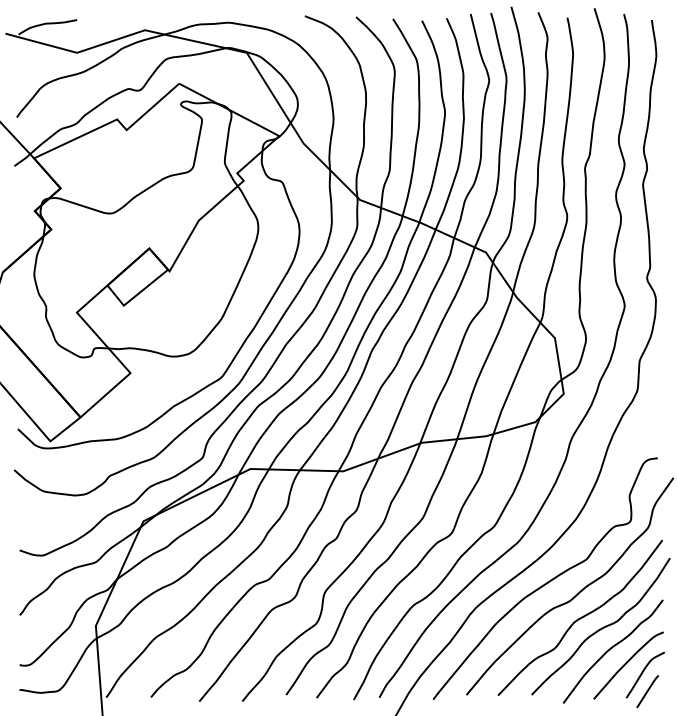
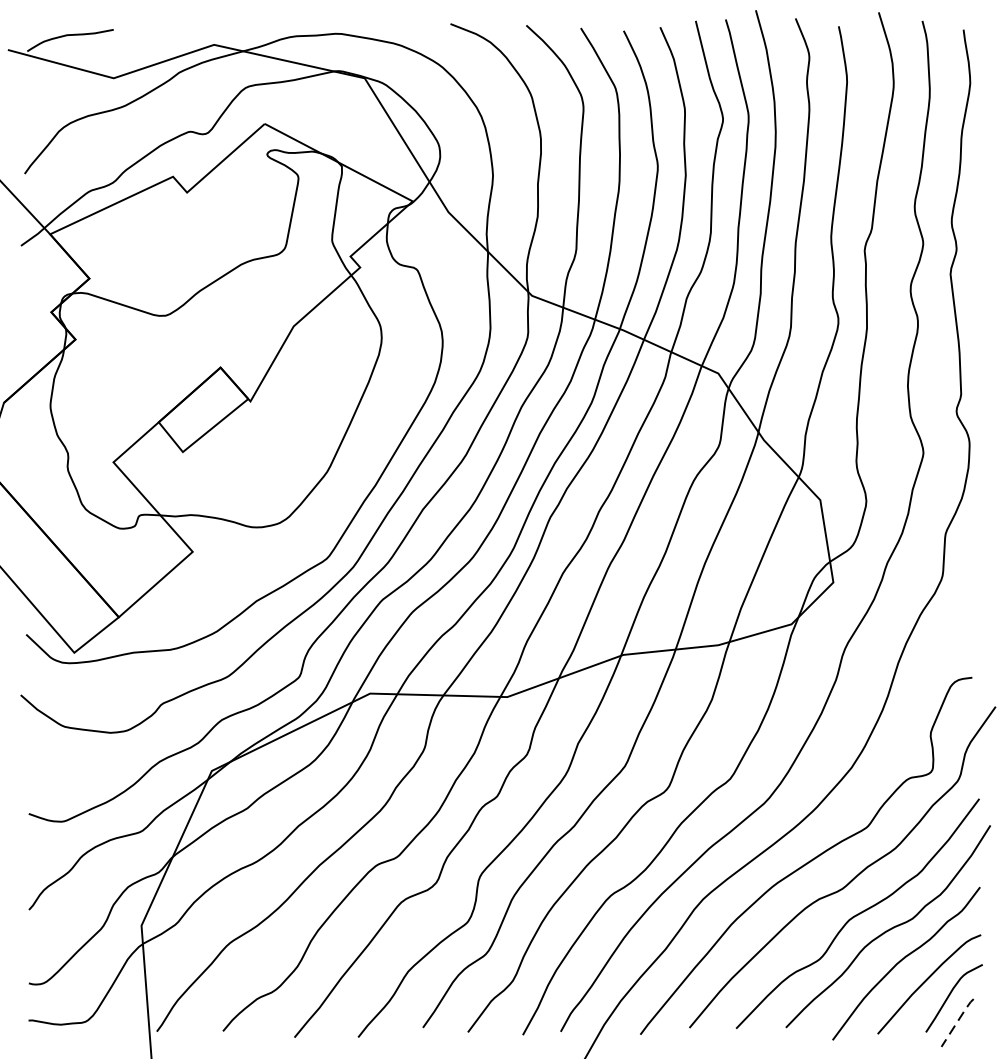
line: (648, 690) -> (958, 1021), solid -> dashed

